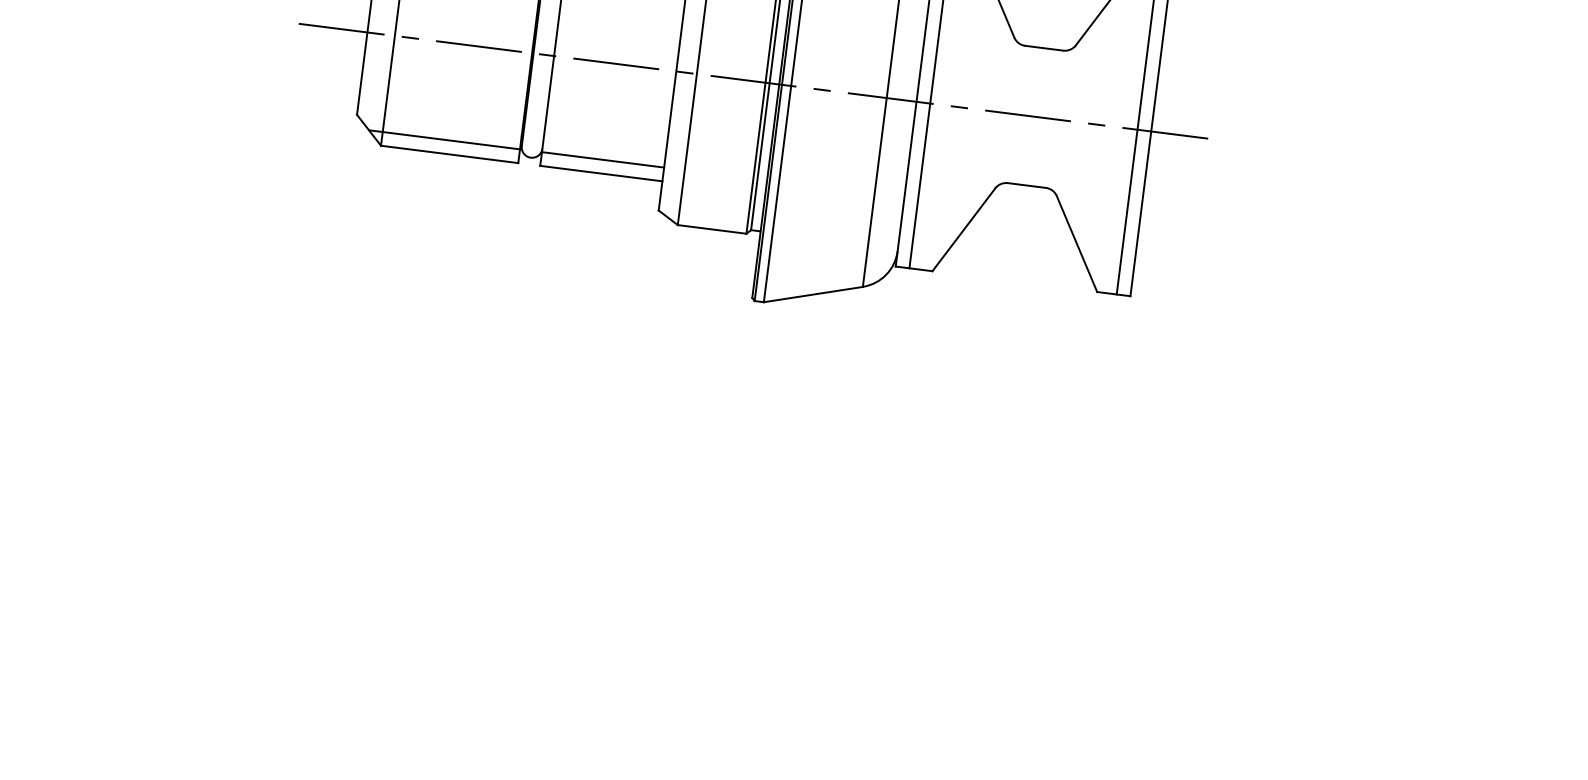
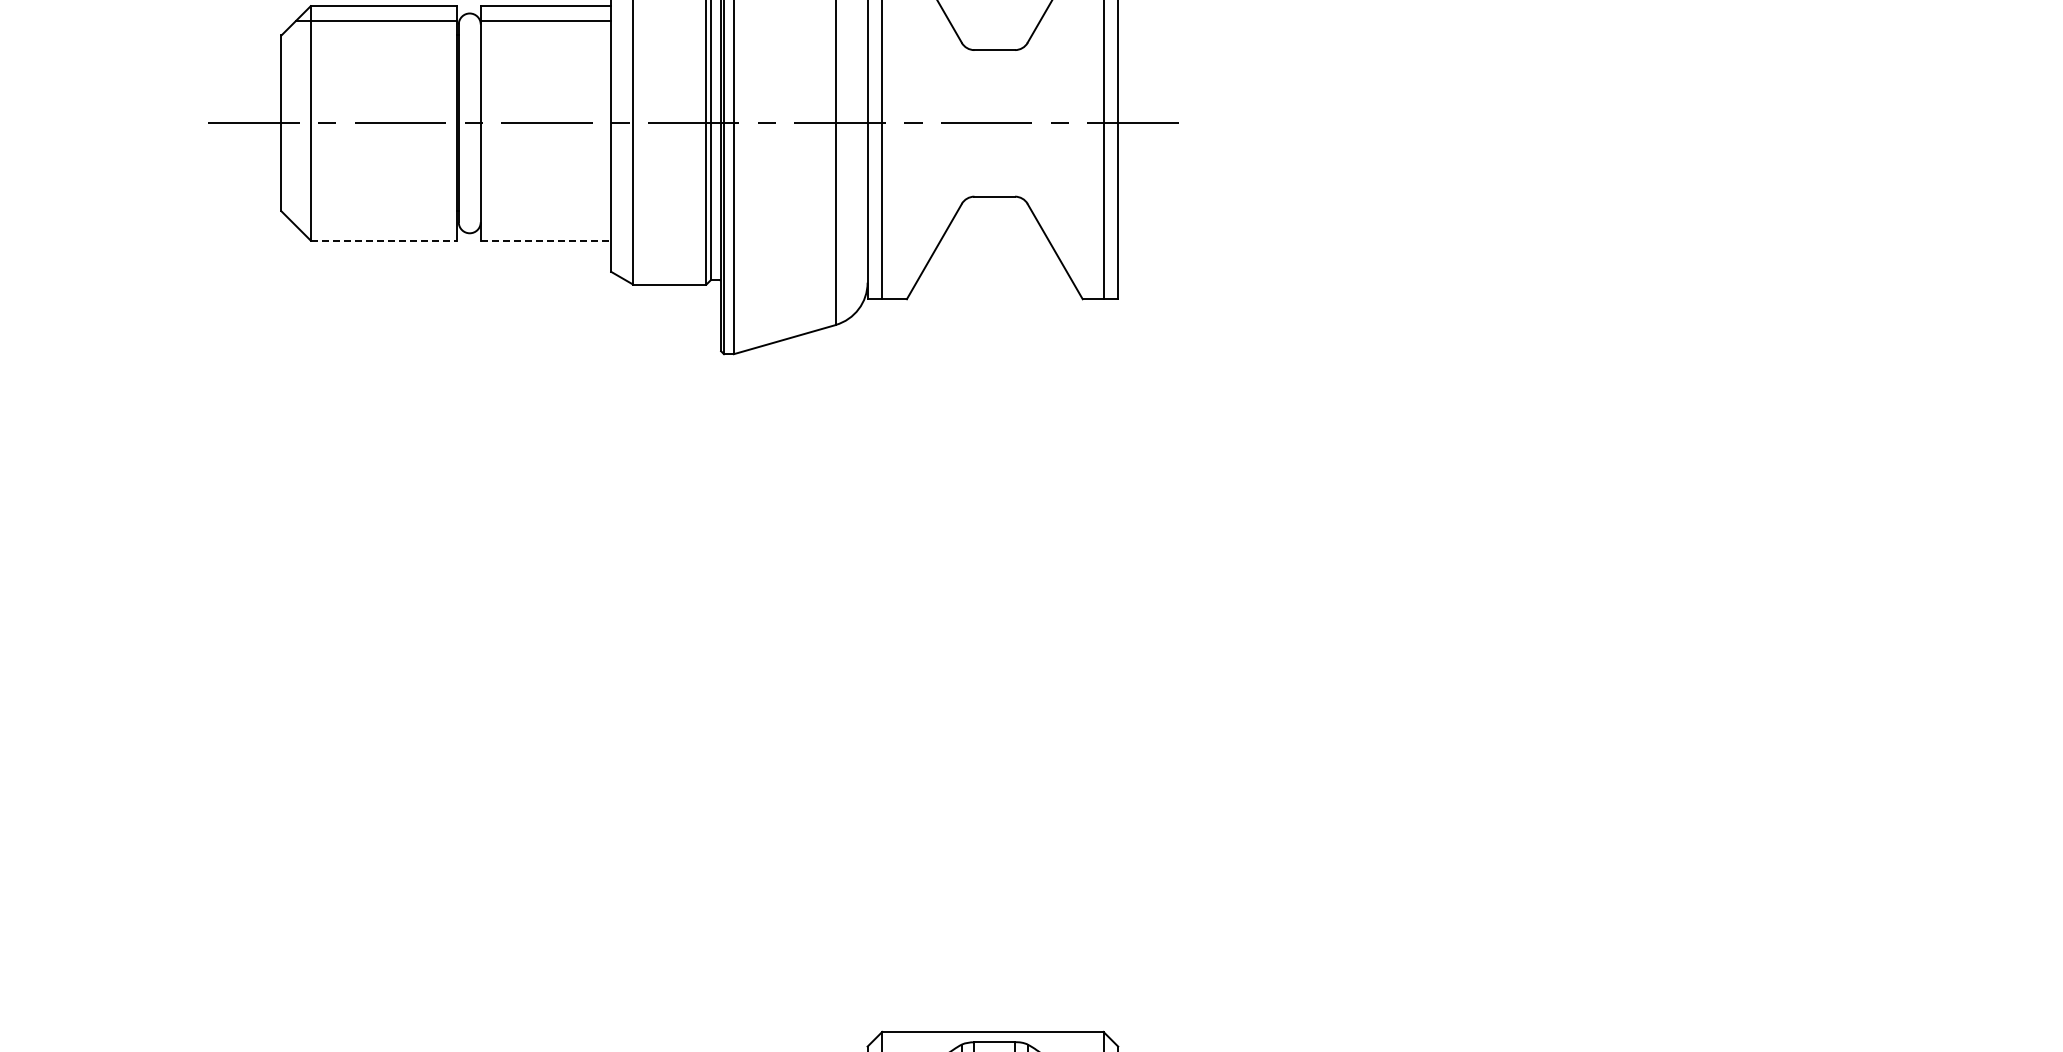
line: (444, 139) -> (376, 225), removed
line: (450, 154) -> (384, 240), solid -> dashed
line: (602, 159) -> (545, 225), removed
line: (601, 173) -> (546, 240), solid -> dashed

